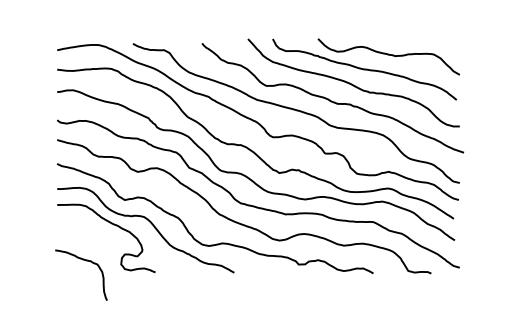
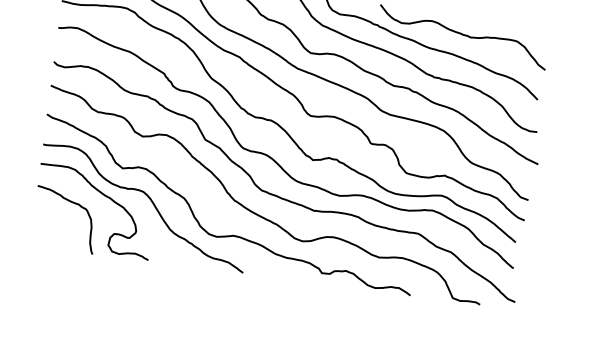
curve: (86, 261) -> (73, 204), moved

